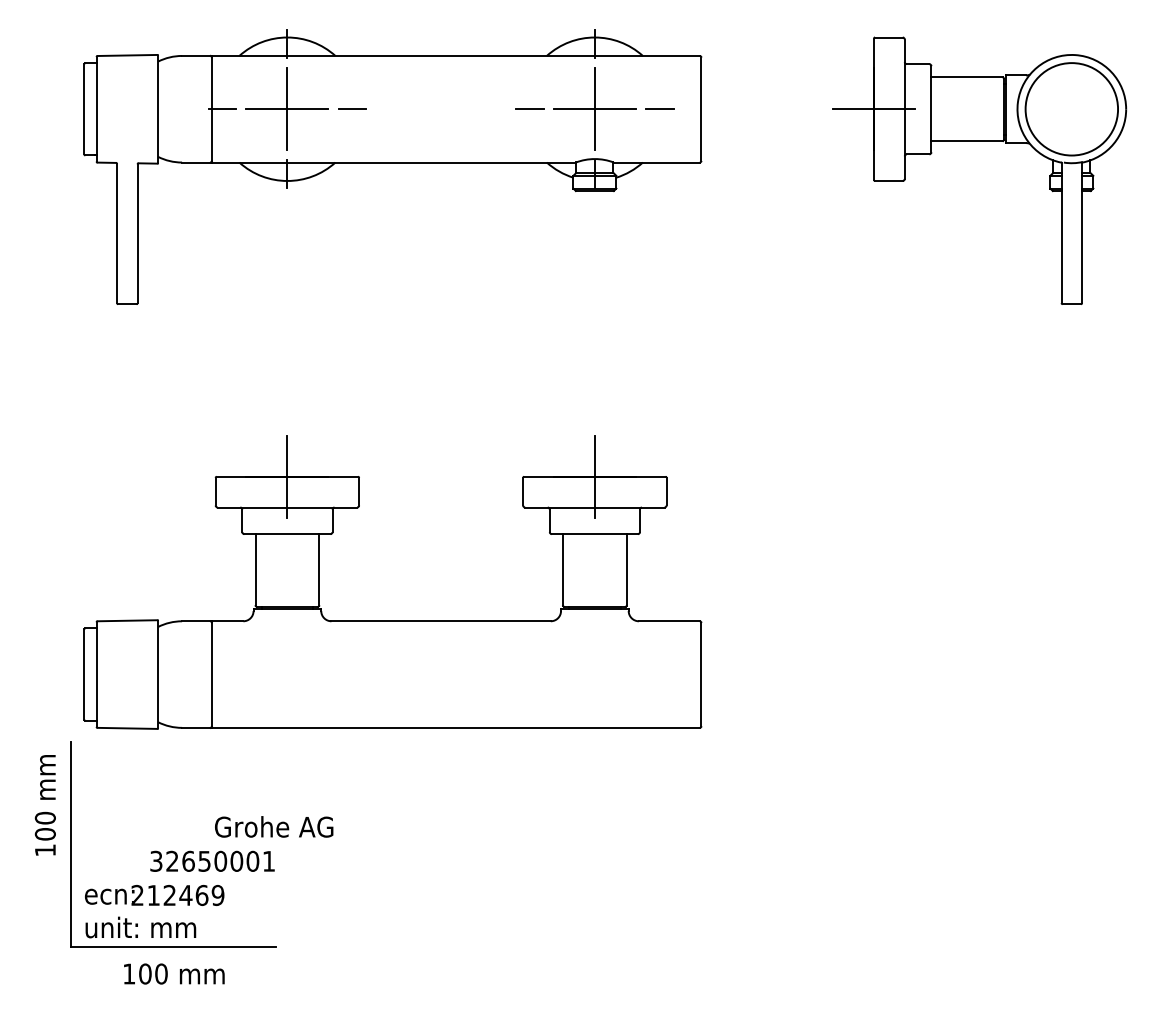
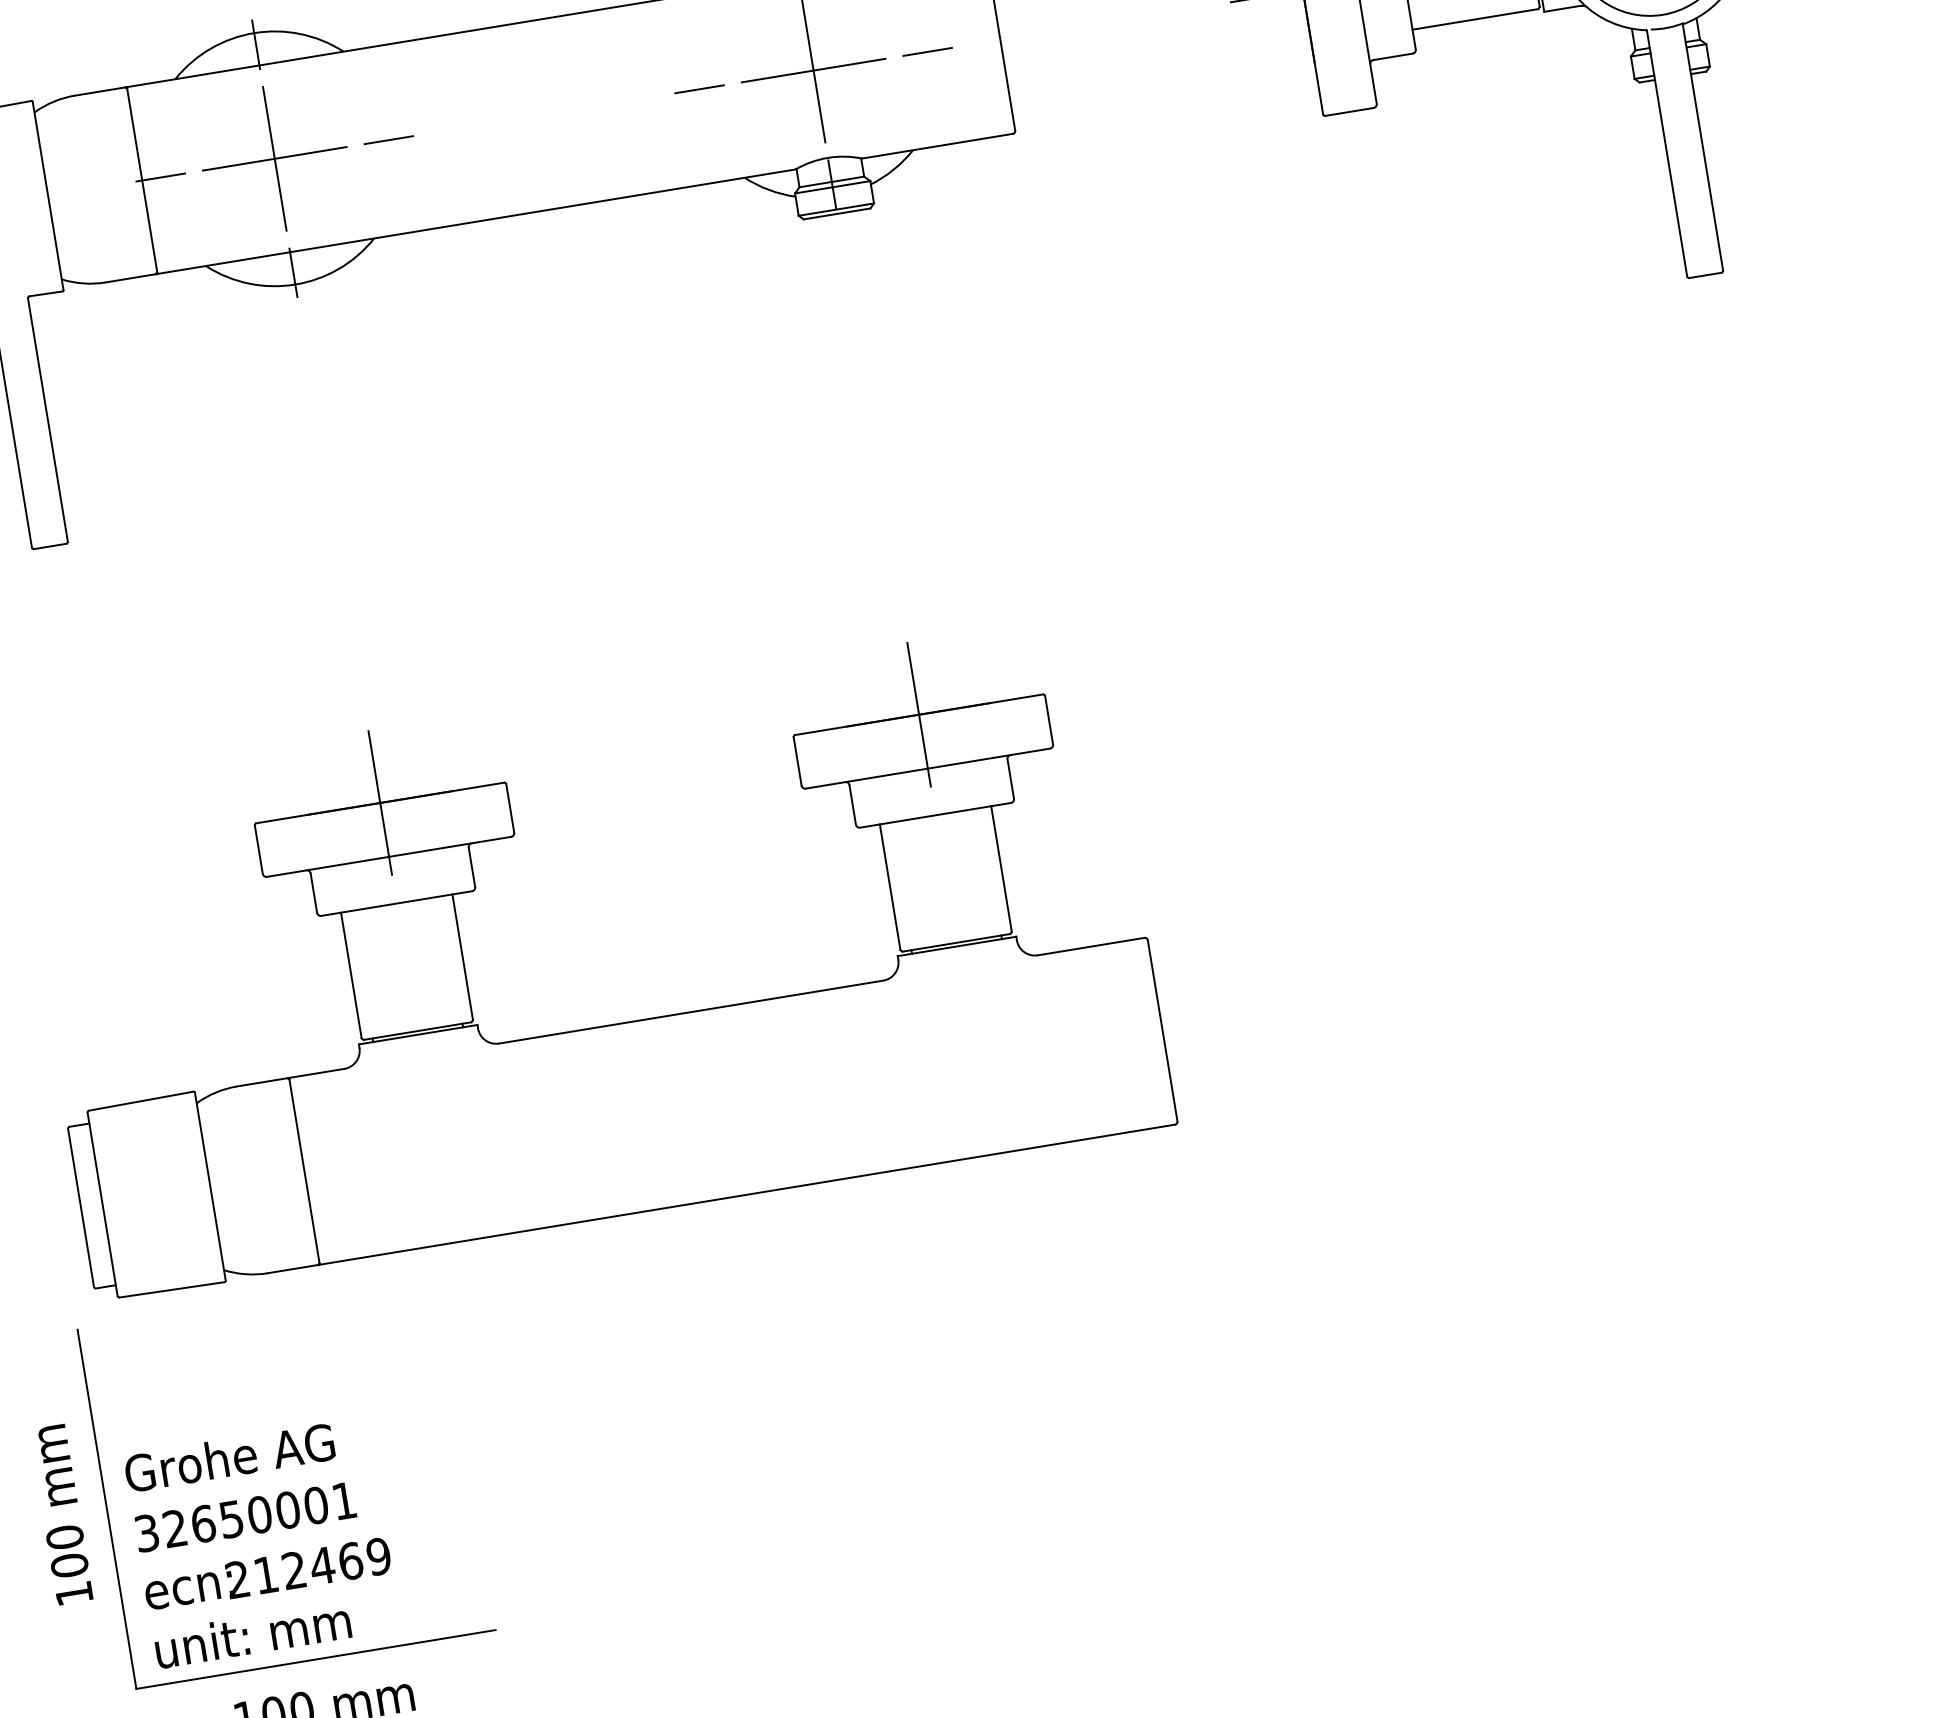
text: (44, 805) -> (59, 1515), moved
text: (274, 826) -> (230, 1456), moved
text: (212, 860) -> (245, 1515), moved

